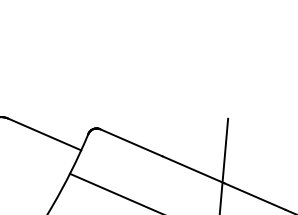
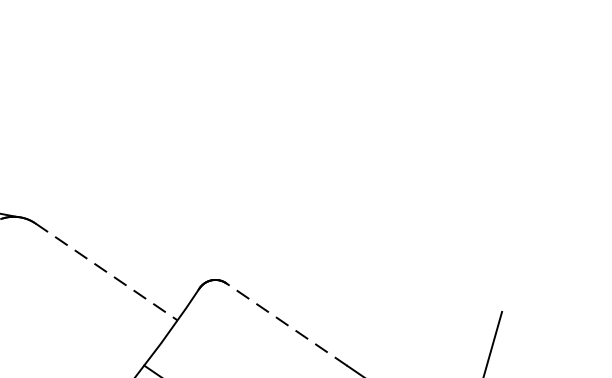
line: (44, 134) -> (106, 271), solid -> dashed
line: (131, 142) -> (287, 324), solid -> dashed

